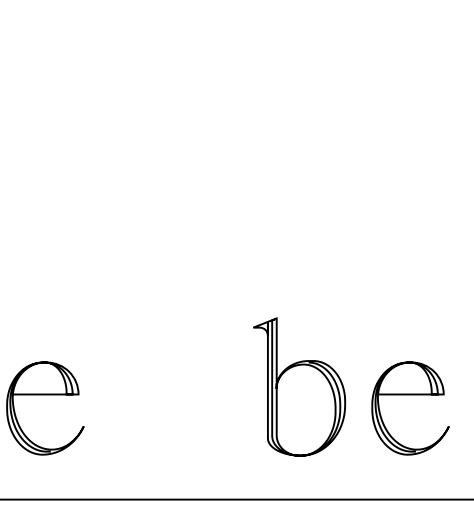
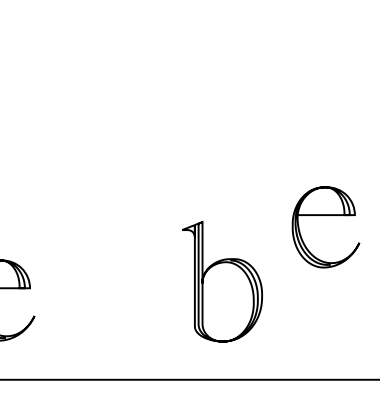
curve: (410, 395) -> (325, 216), moved

